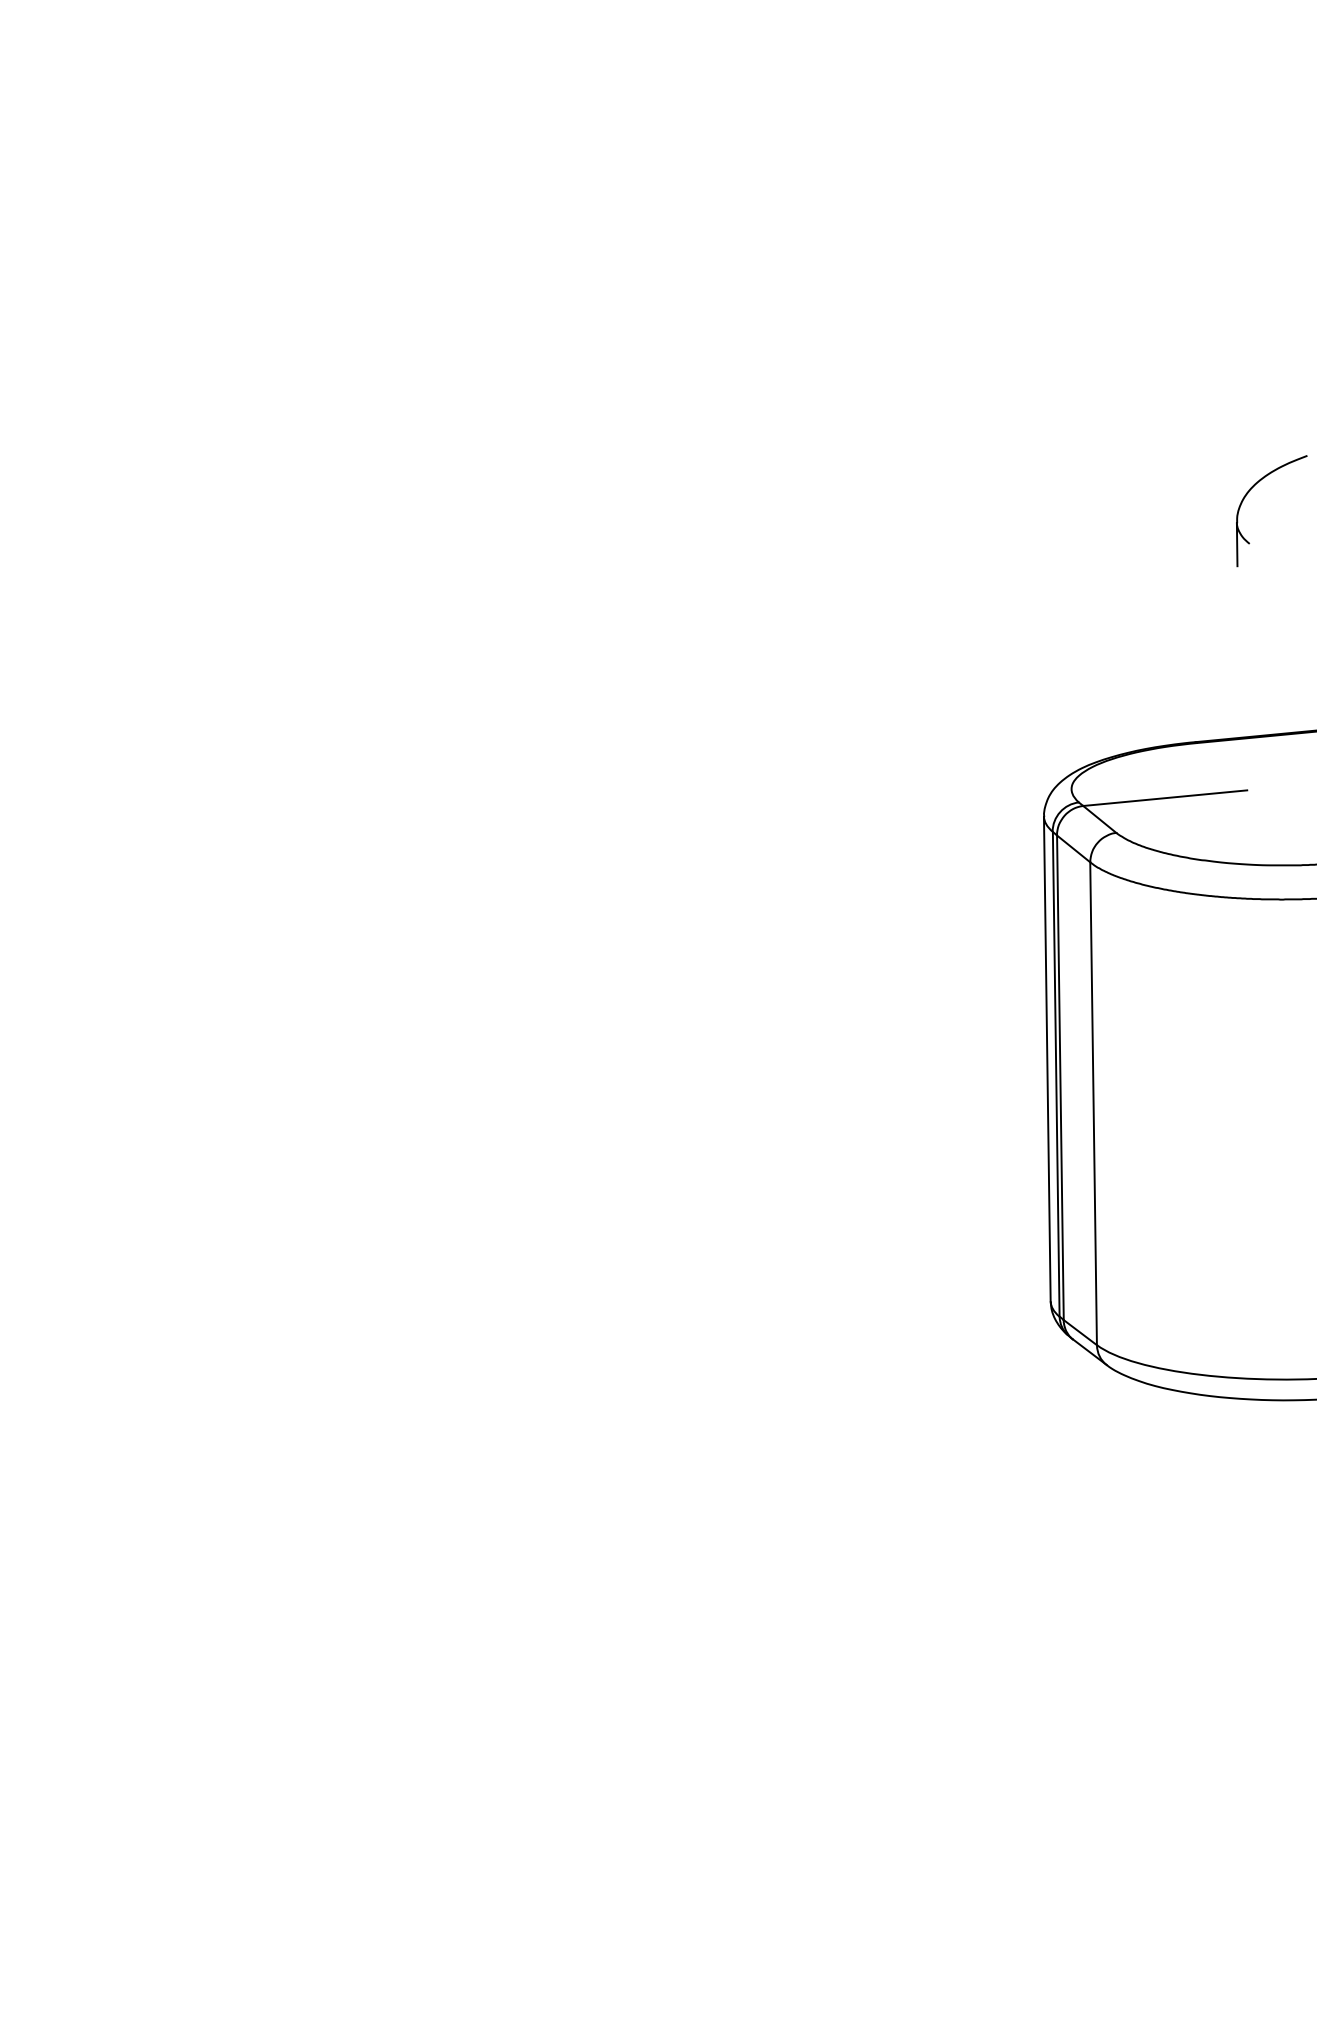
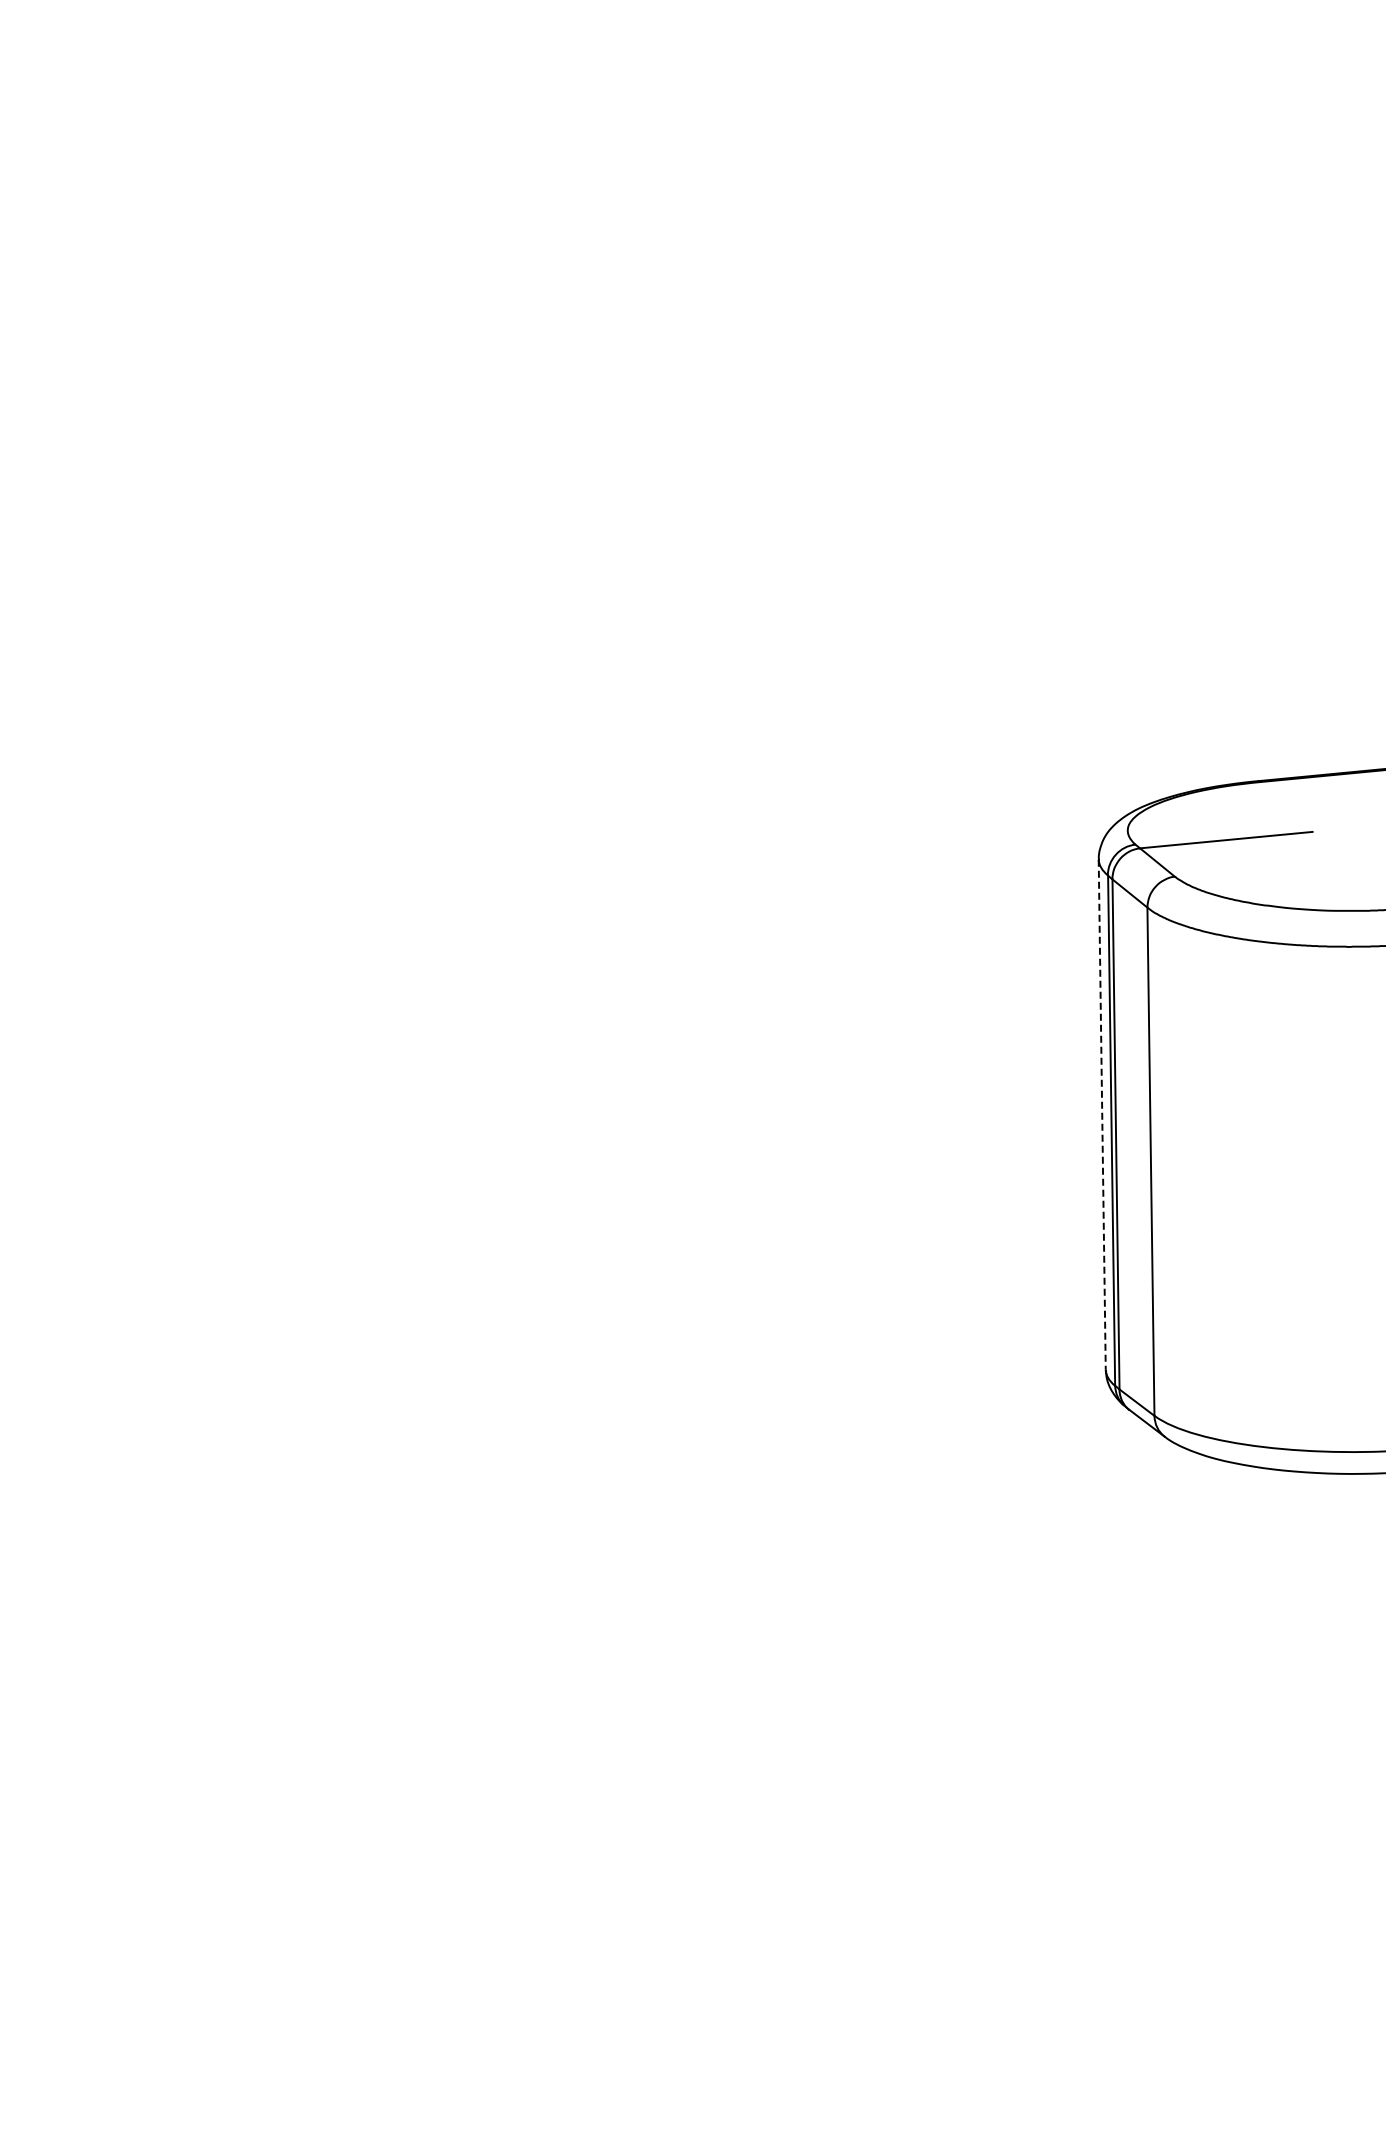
part: (1250, 490) -> (1316, 516), removed
line: (1047, 1059) -> (1102, 1115), solid -> dashed

